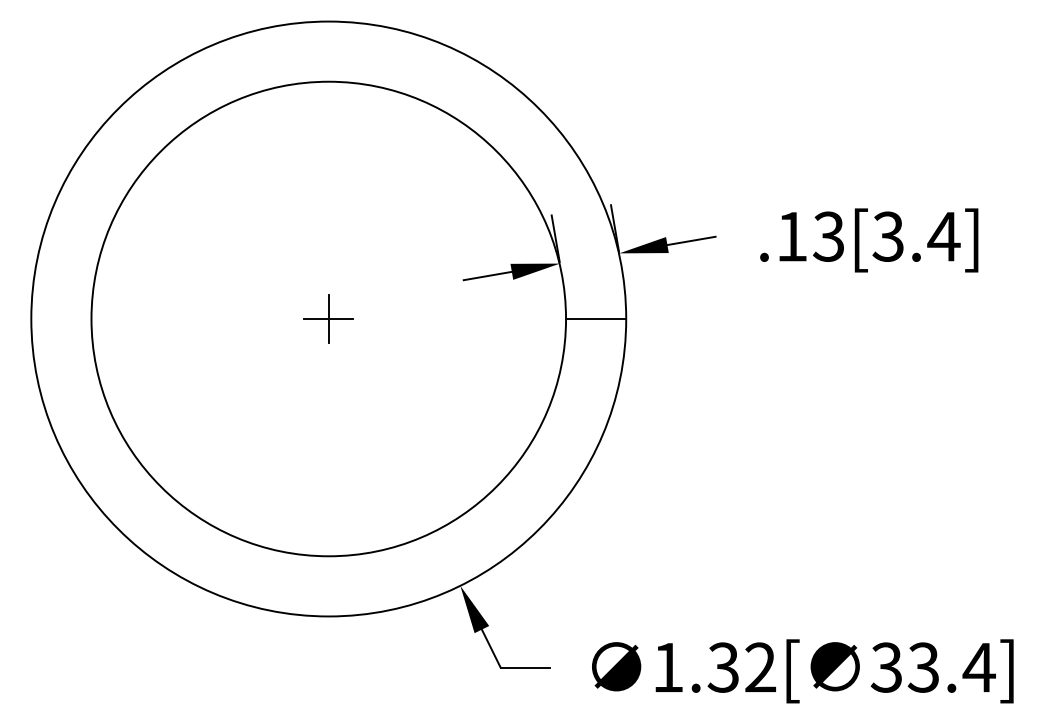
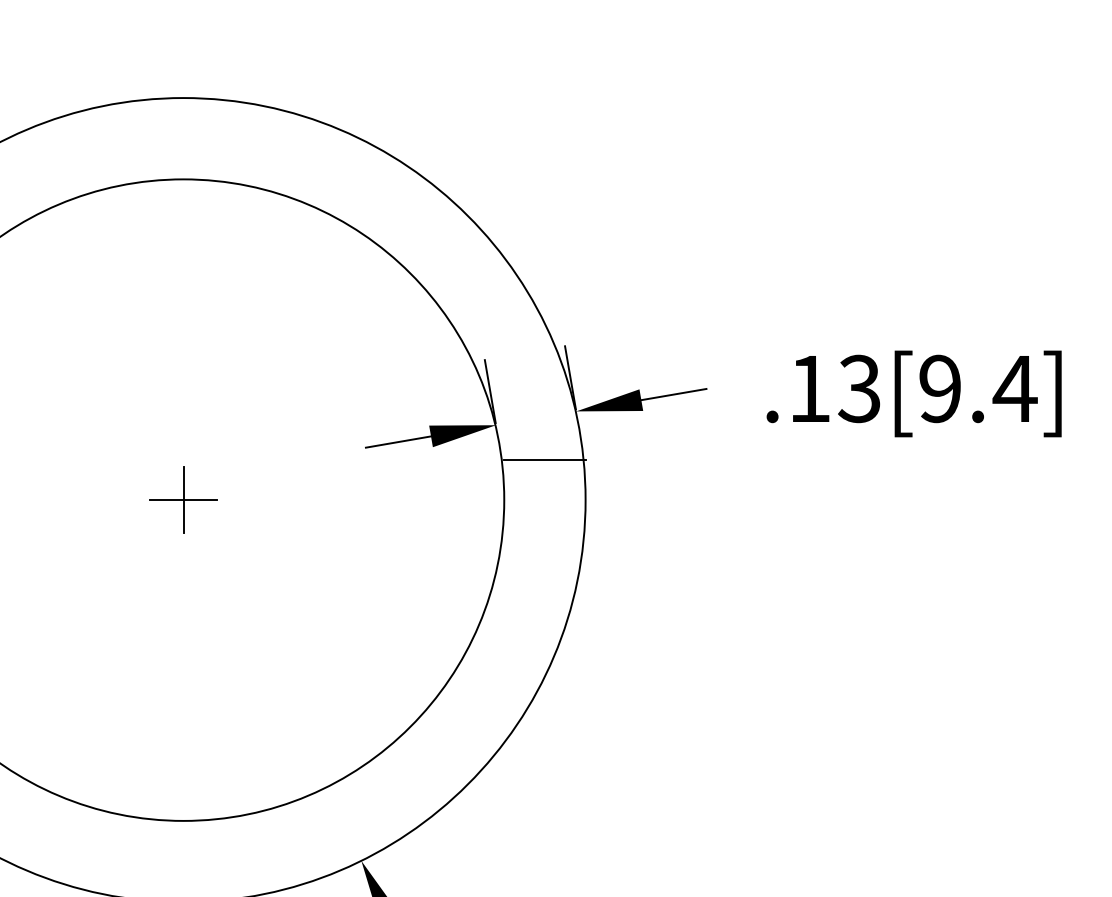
text: (887, 236) -> (938, 388), .13[3.4] -> .13[9.4]
line: (596, 319) -> (545, 460), moved

